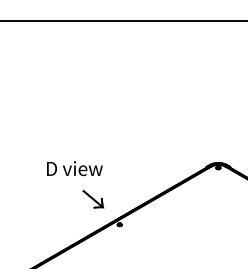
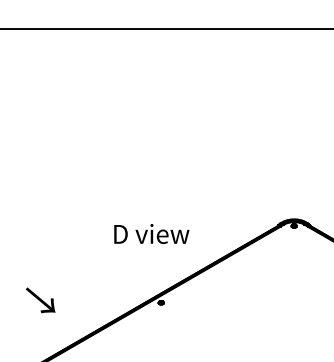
text: (74, 168) -> (151, 233), moved
text: (93, 199) -> (40, 300), moved

